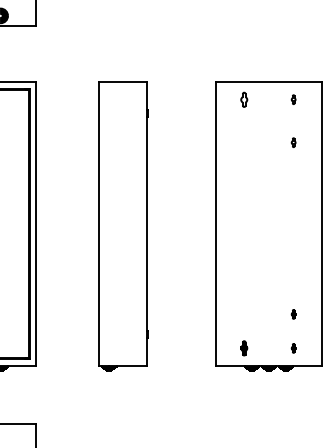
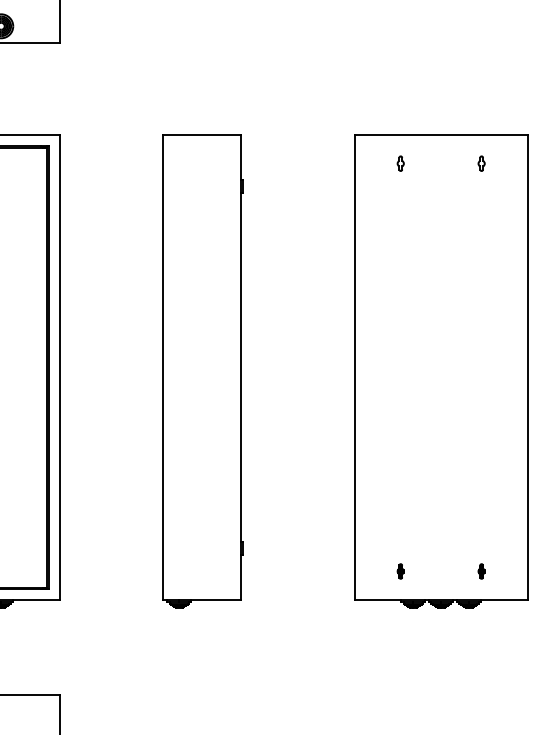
part: (244, 99) -> (401, 163), size x0.62
part: (293, 142) -> (481, 233), removed
part: (293, 314) -> (481, 515), removed
part: (244, 348) -> (401, 571), size x0.62

